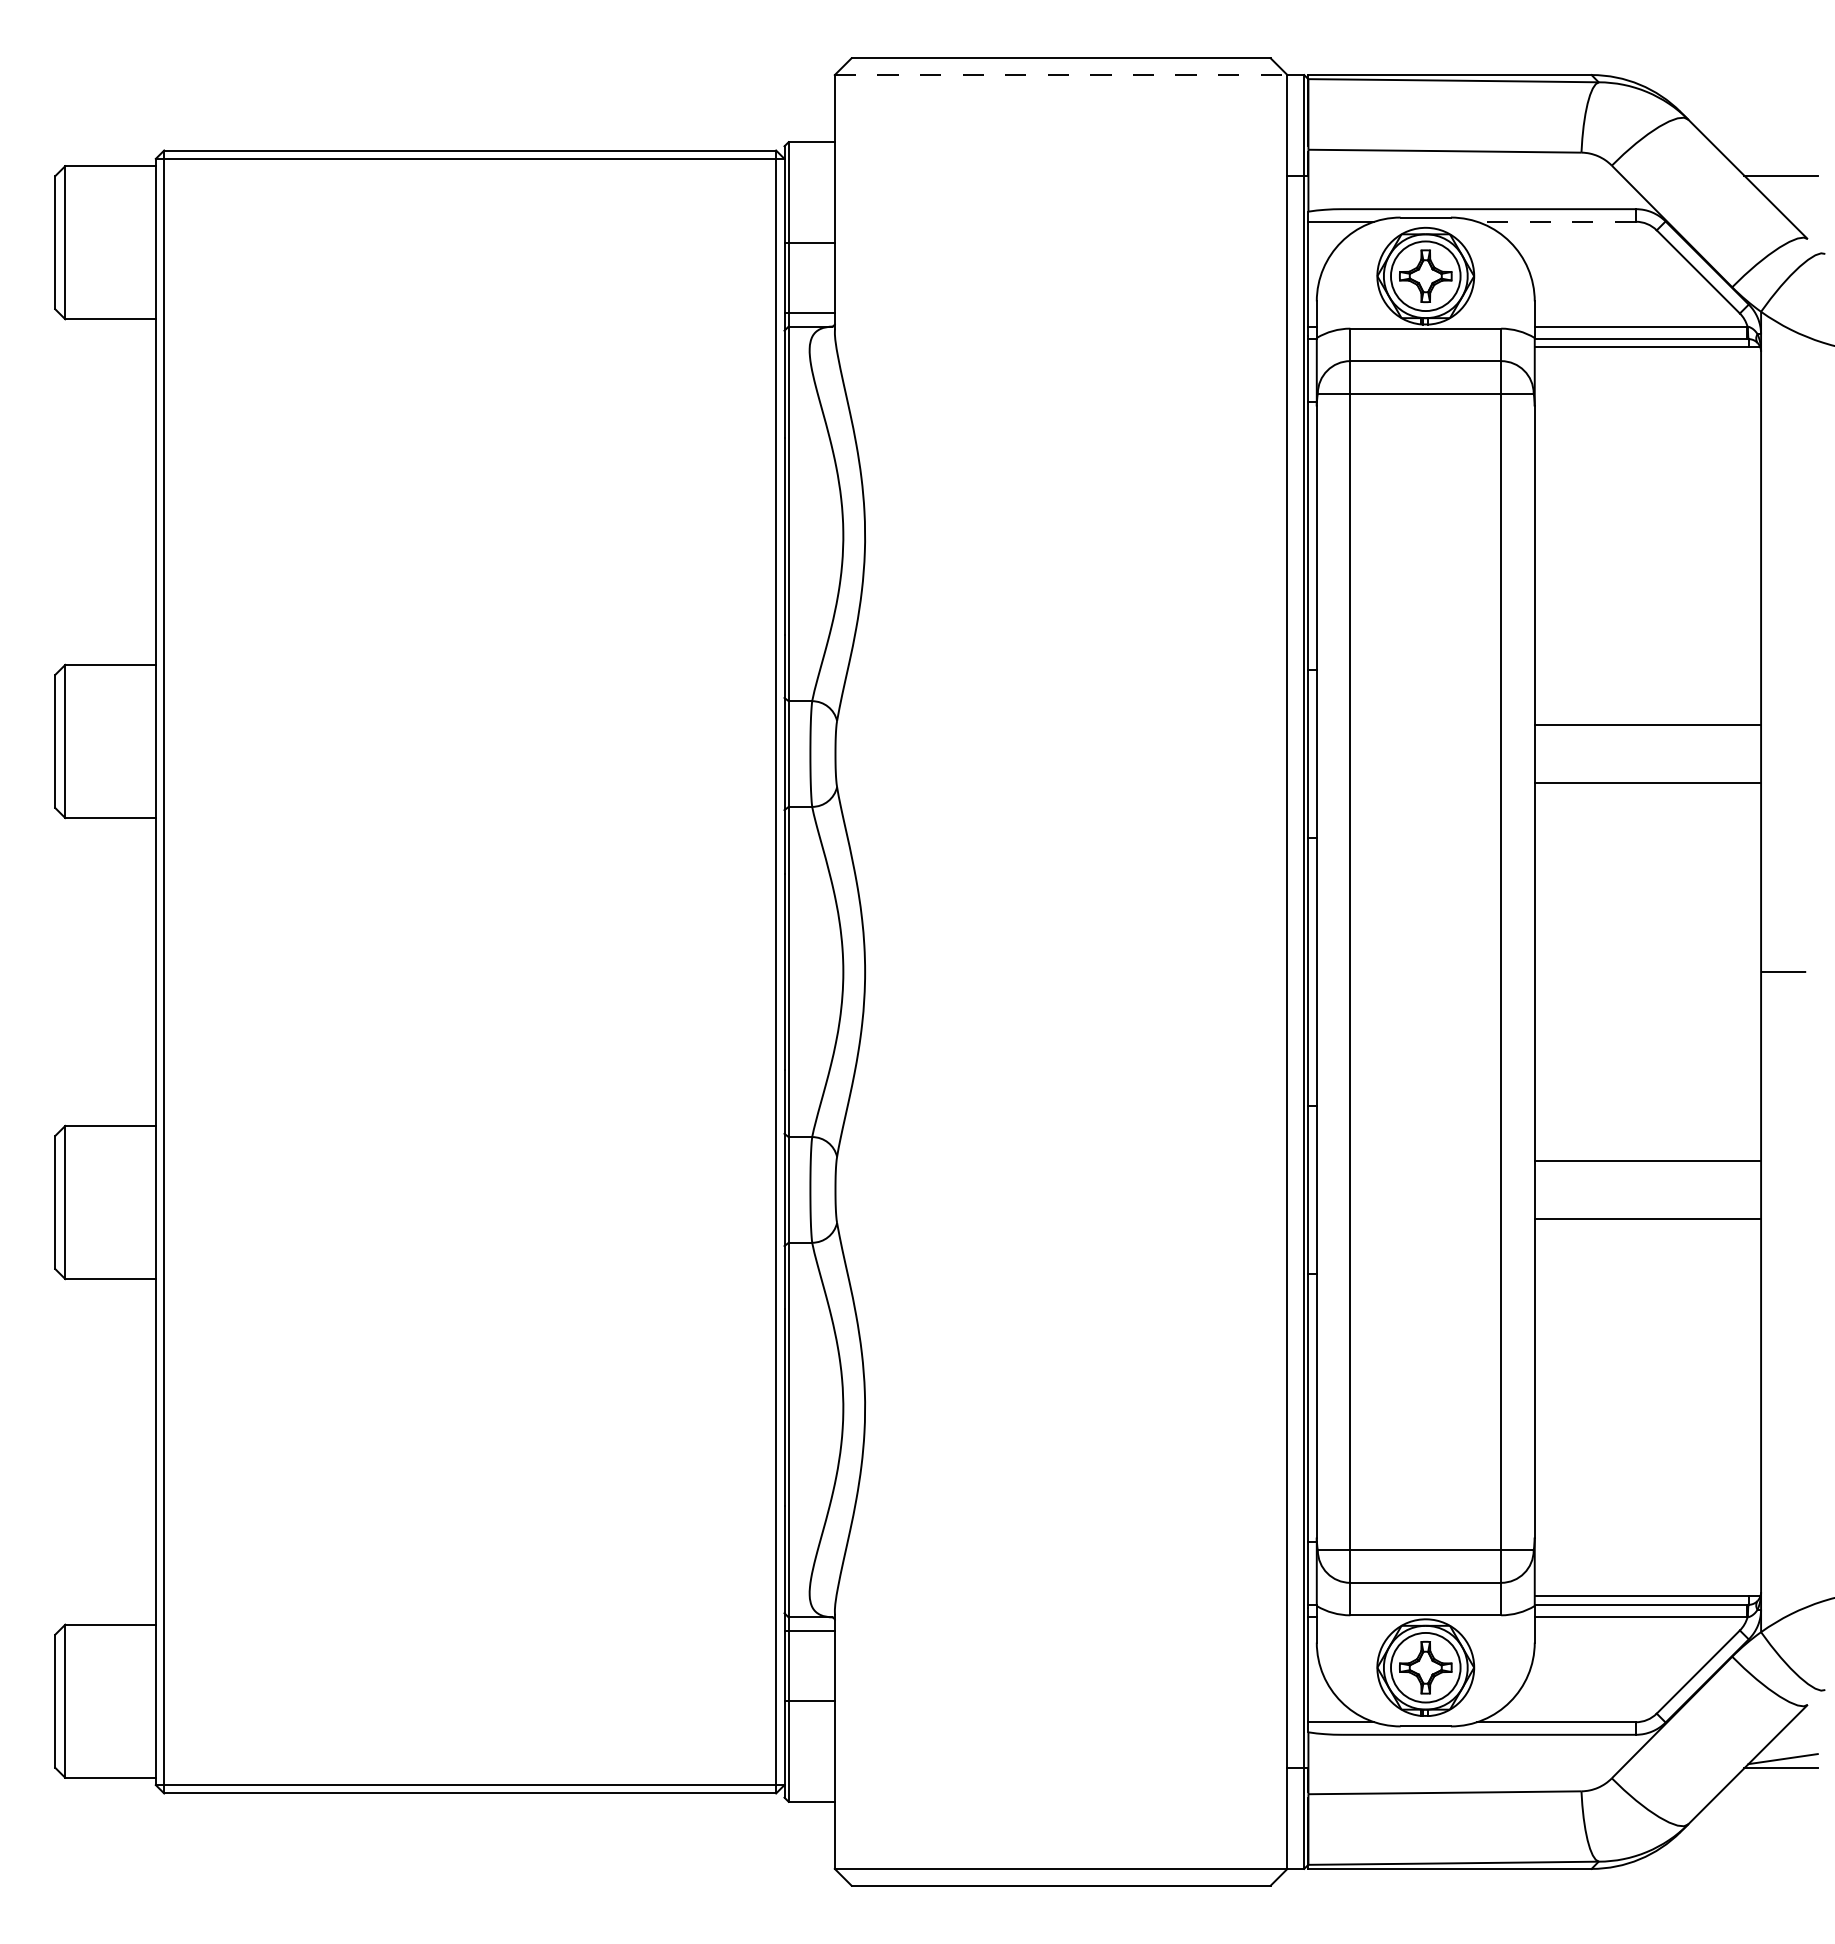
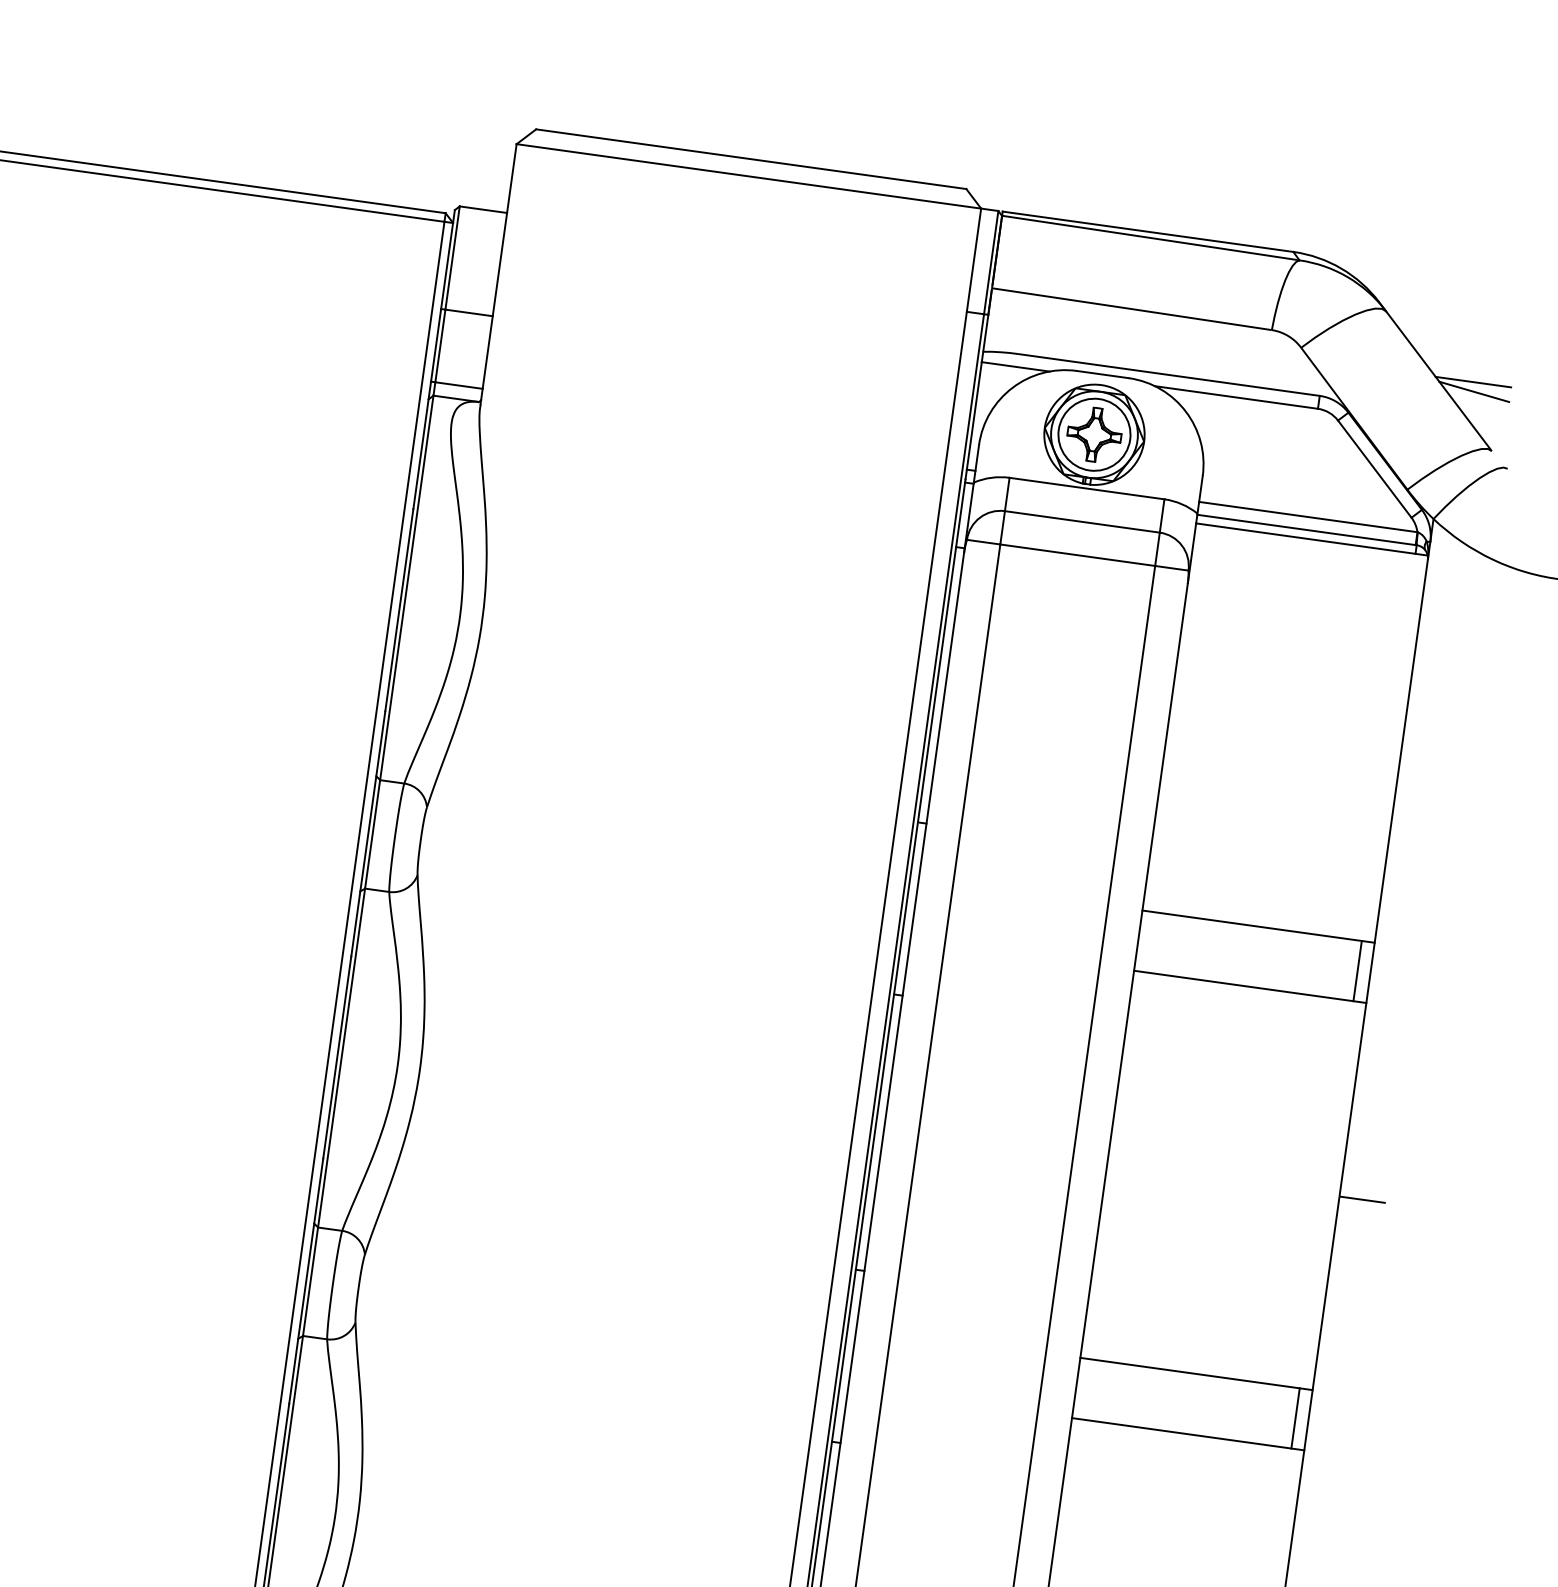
line: (1061, 75) -> (749, 176), dashed -> solid
line: (1782, 184) -> (1473, 391), added
line: (1556, 221) -> (1236, 397), dashed -> solid
line: (1748, 753) -> (1357, 970), added
line: (1748, 1189) -> (1295, 1417), added

